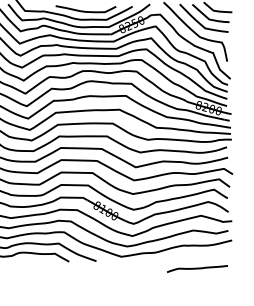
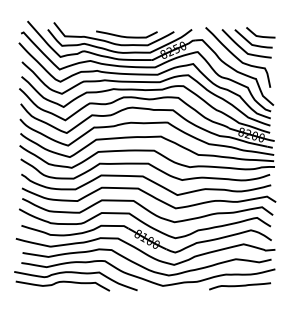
curve: (197, 269) -> (240, 286), moved

